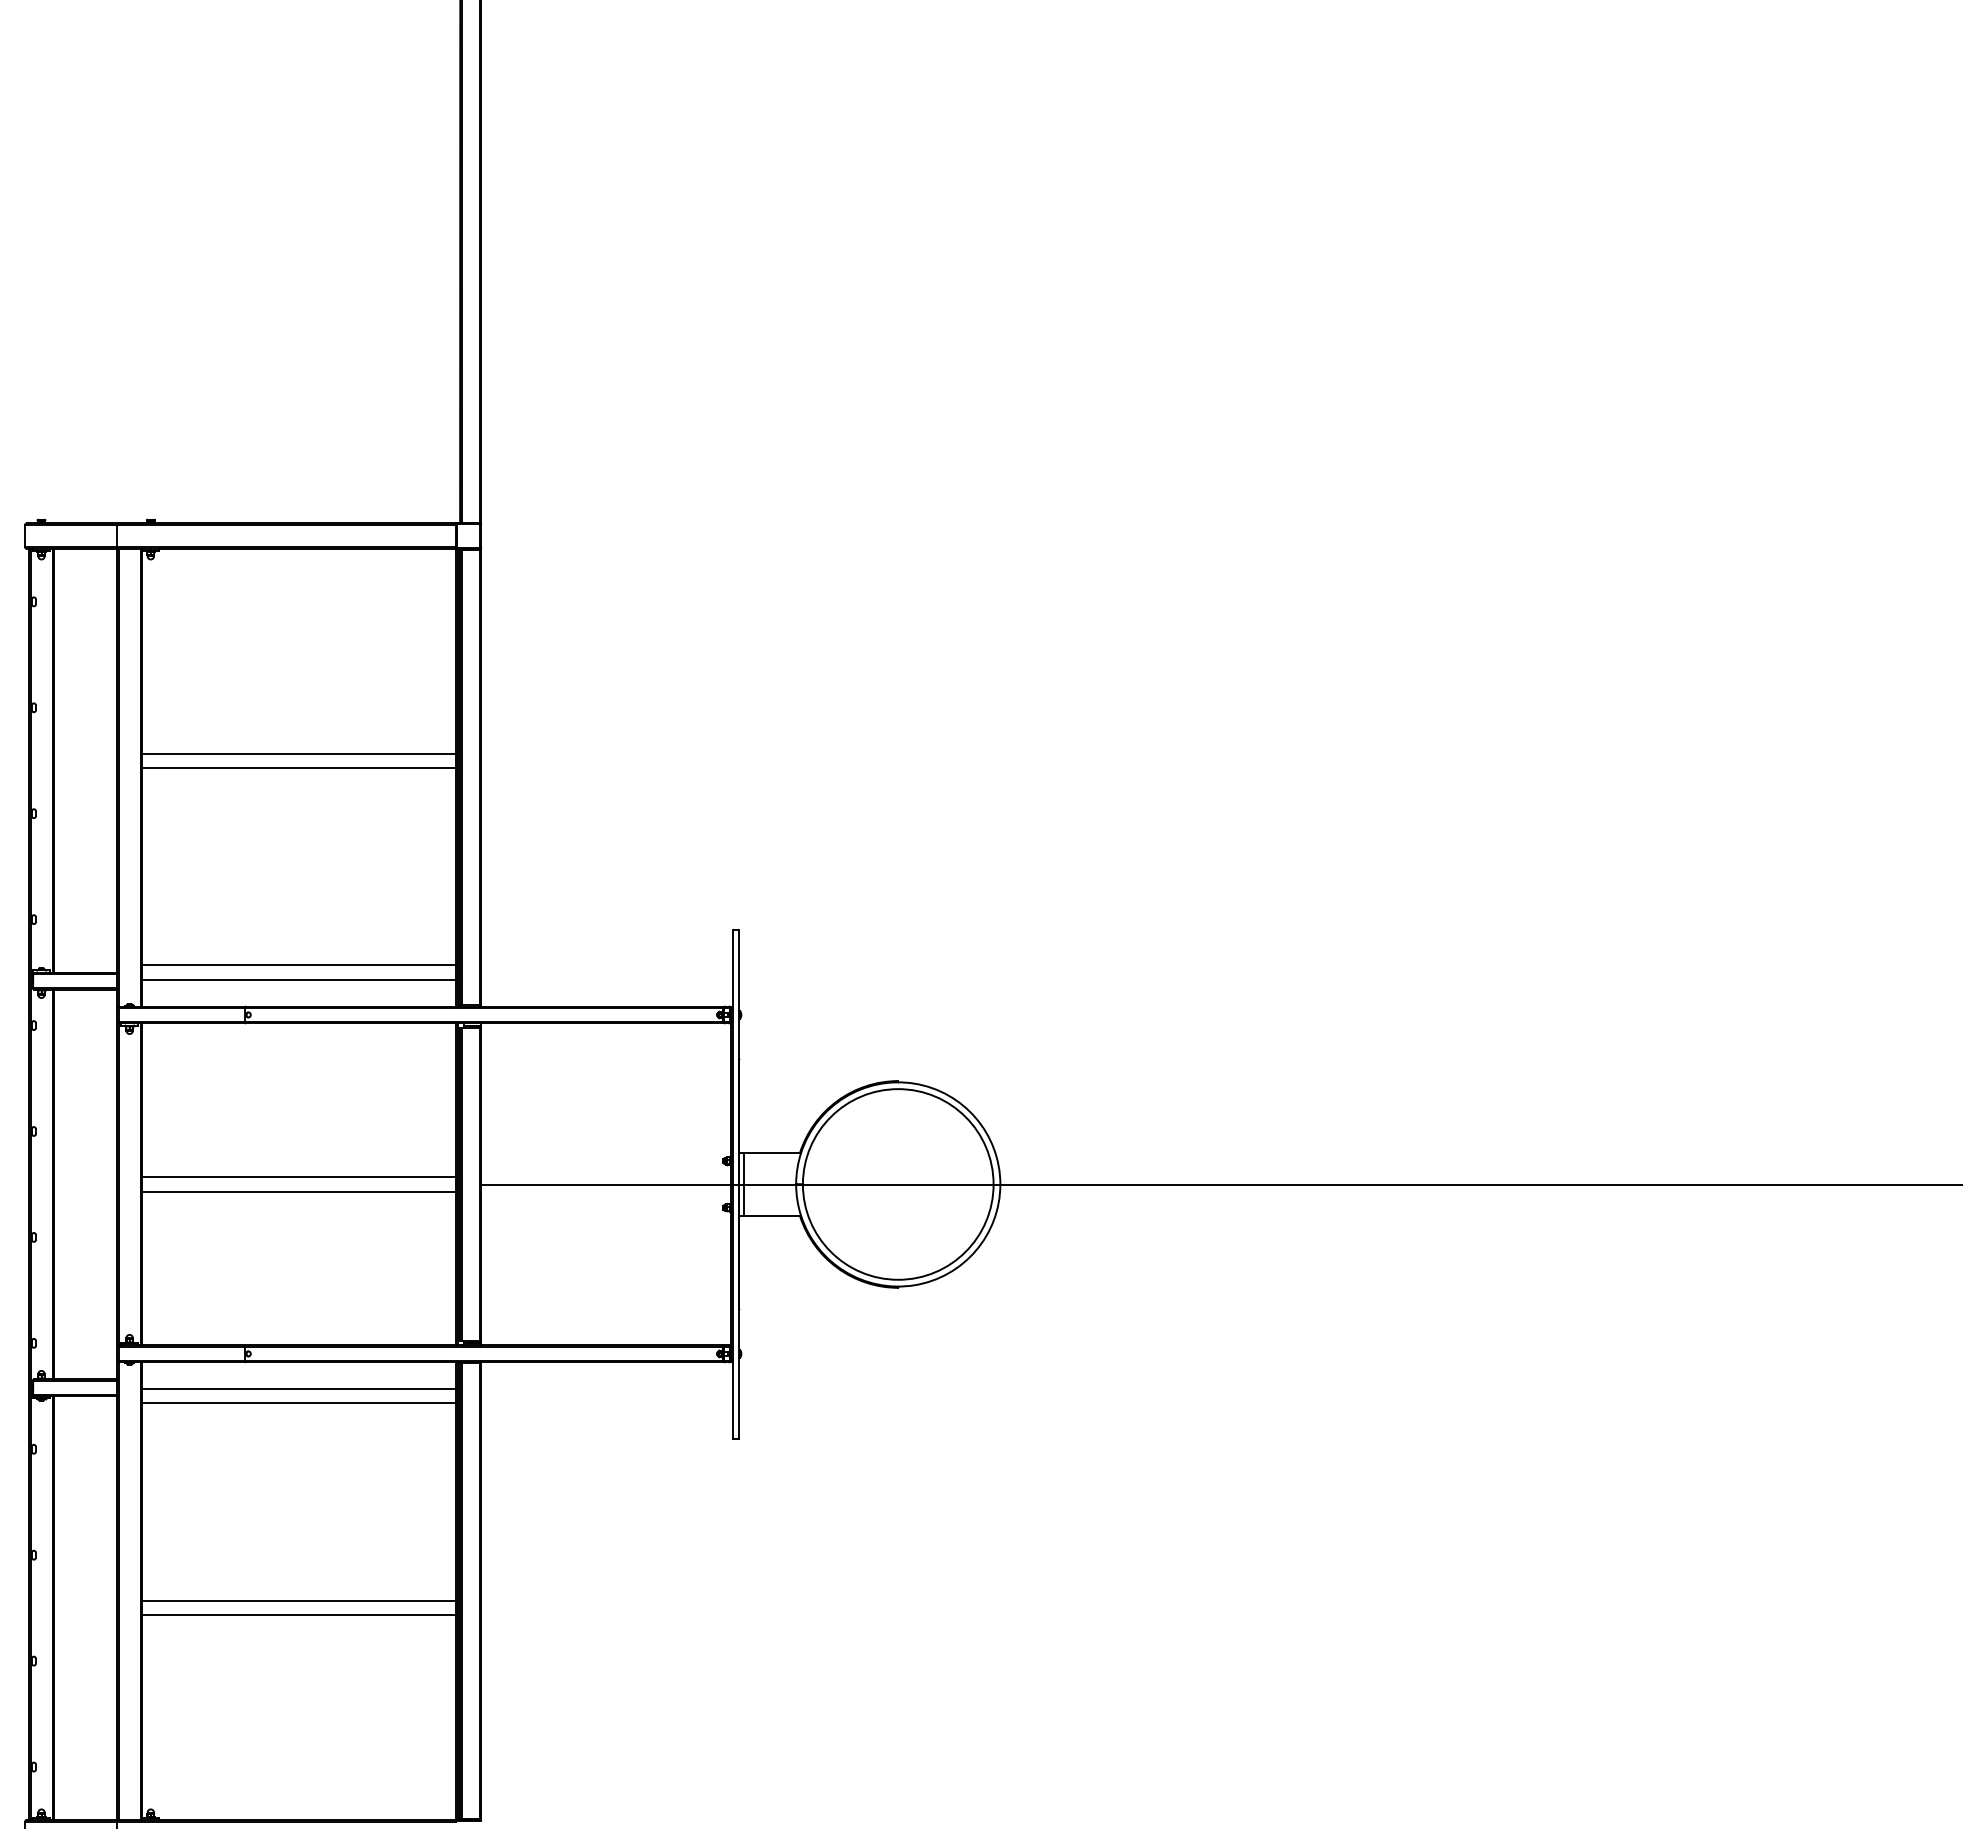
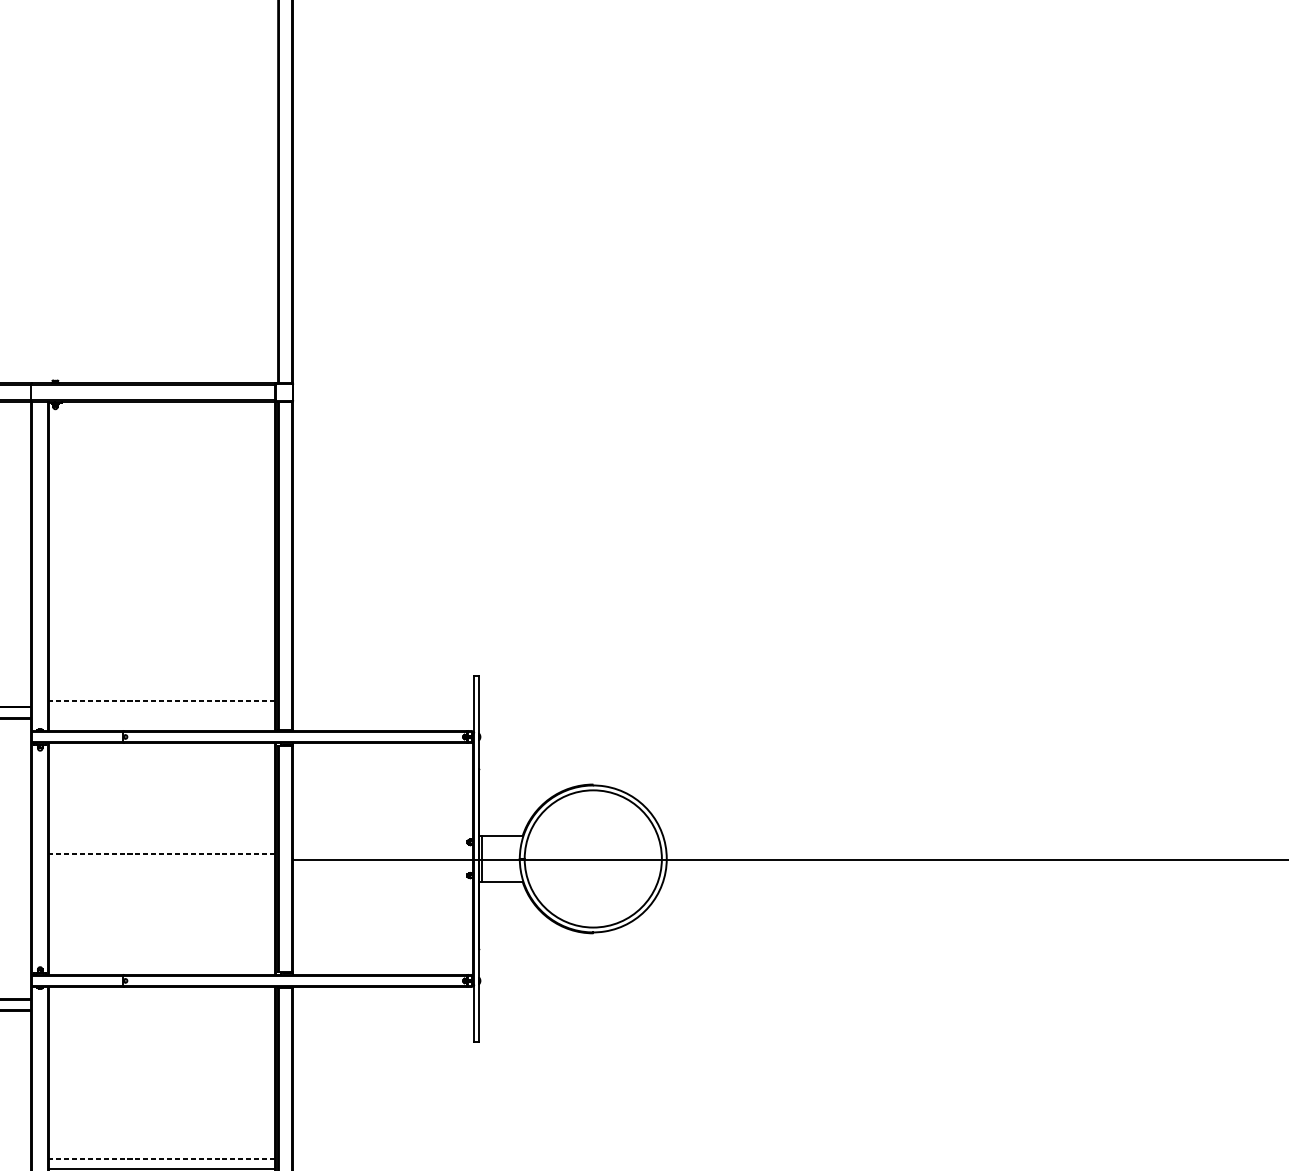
line: (298, 753) -> (161, 548), removed
line: (298, 767) -> (161, 558), removed
line: (299, 965) -> (162, 701), solid -> dashed
line: (298, 979) -> (161, 711), removed
line: (299, 1177) -> (162, 853), solid -> dashed
line: (298, 1191) -> (161, 864), removed
line: (298, 1389) -> (161, 1006), removed
line: (298, 1403) -> (161, 1016), removed
line: (299, 1601) -> (162, 1159), solid -> dashed

